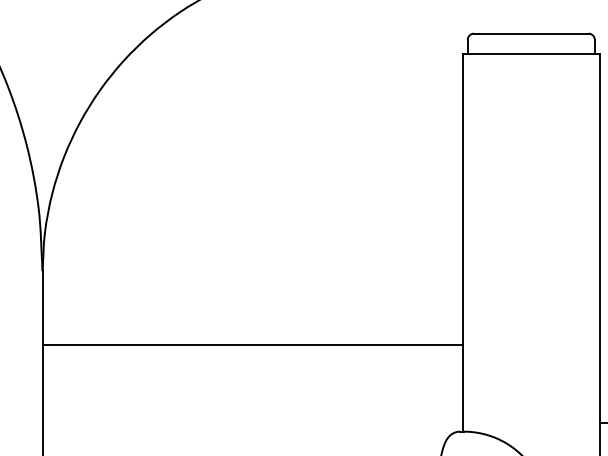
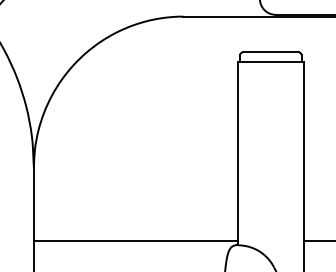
line: (252, 345) -> (135, 241), moved

